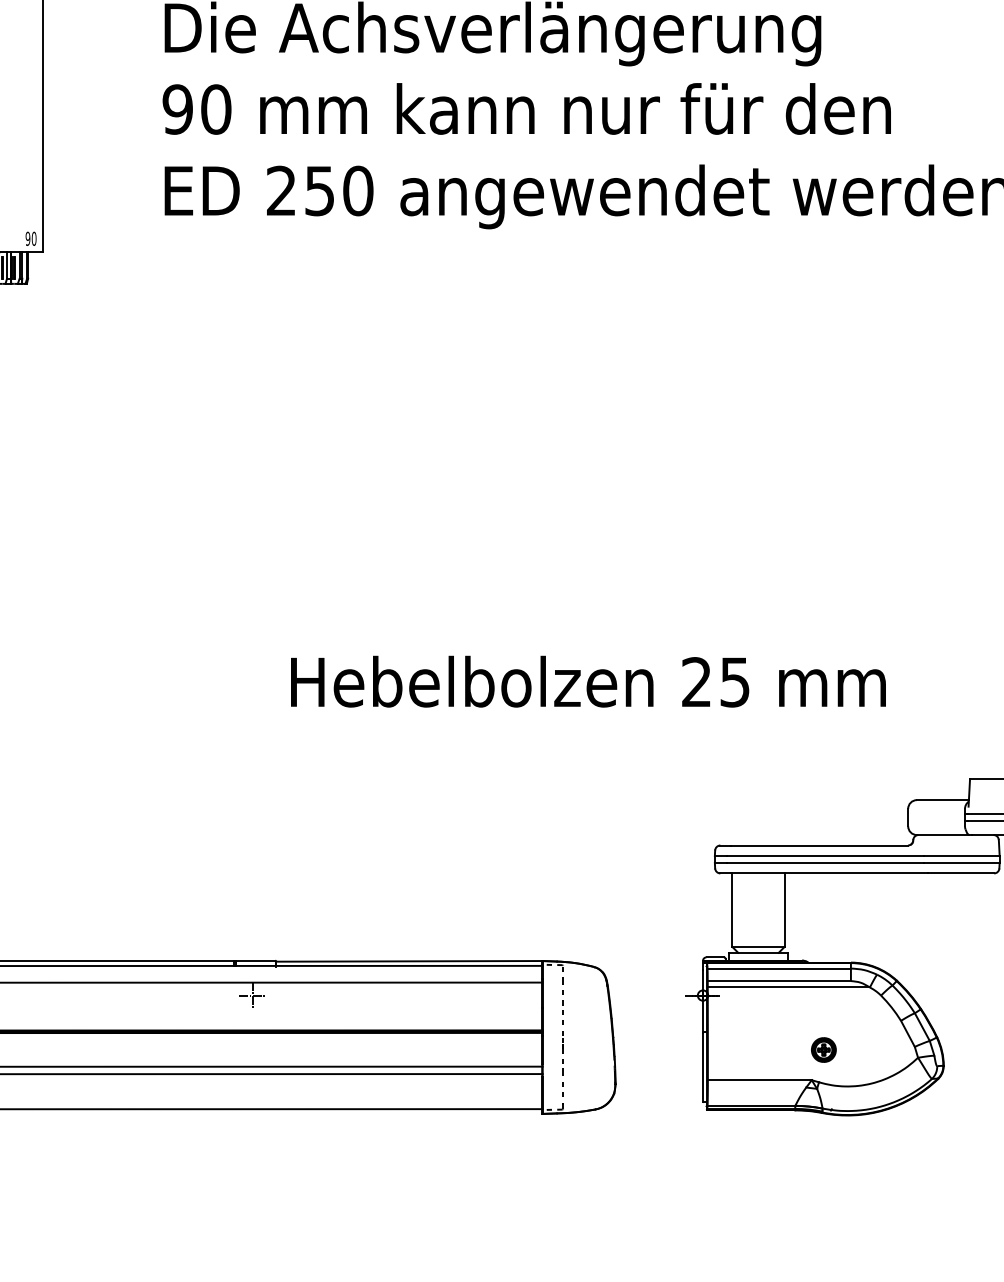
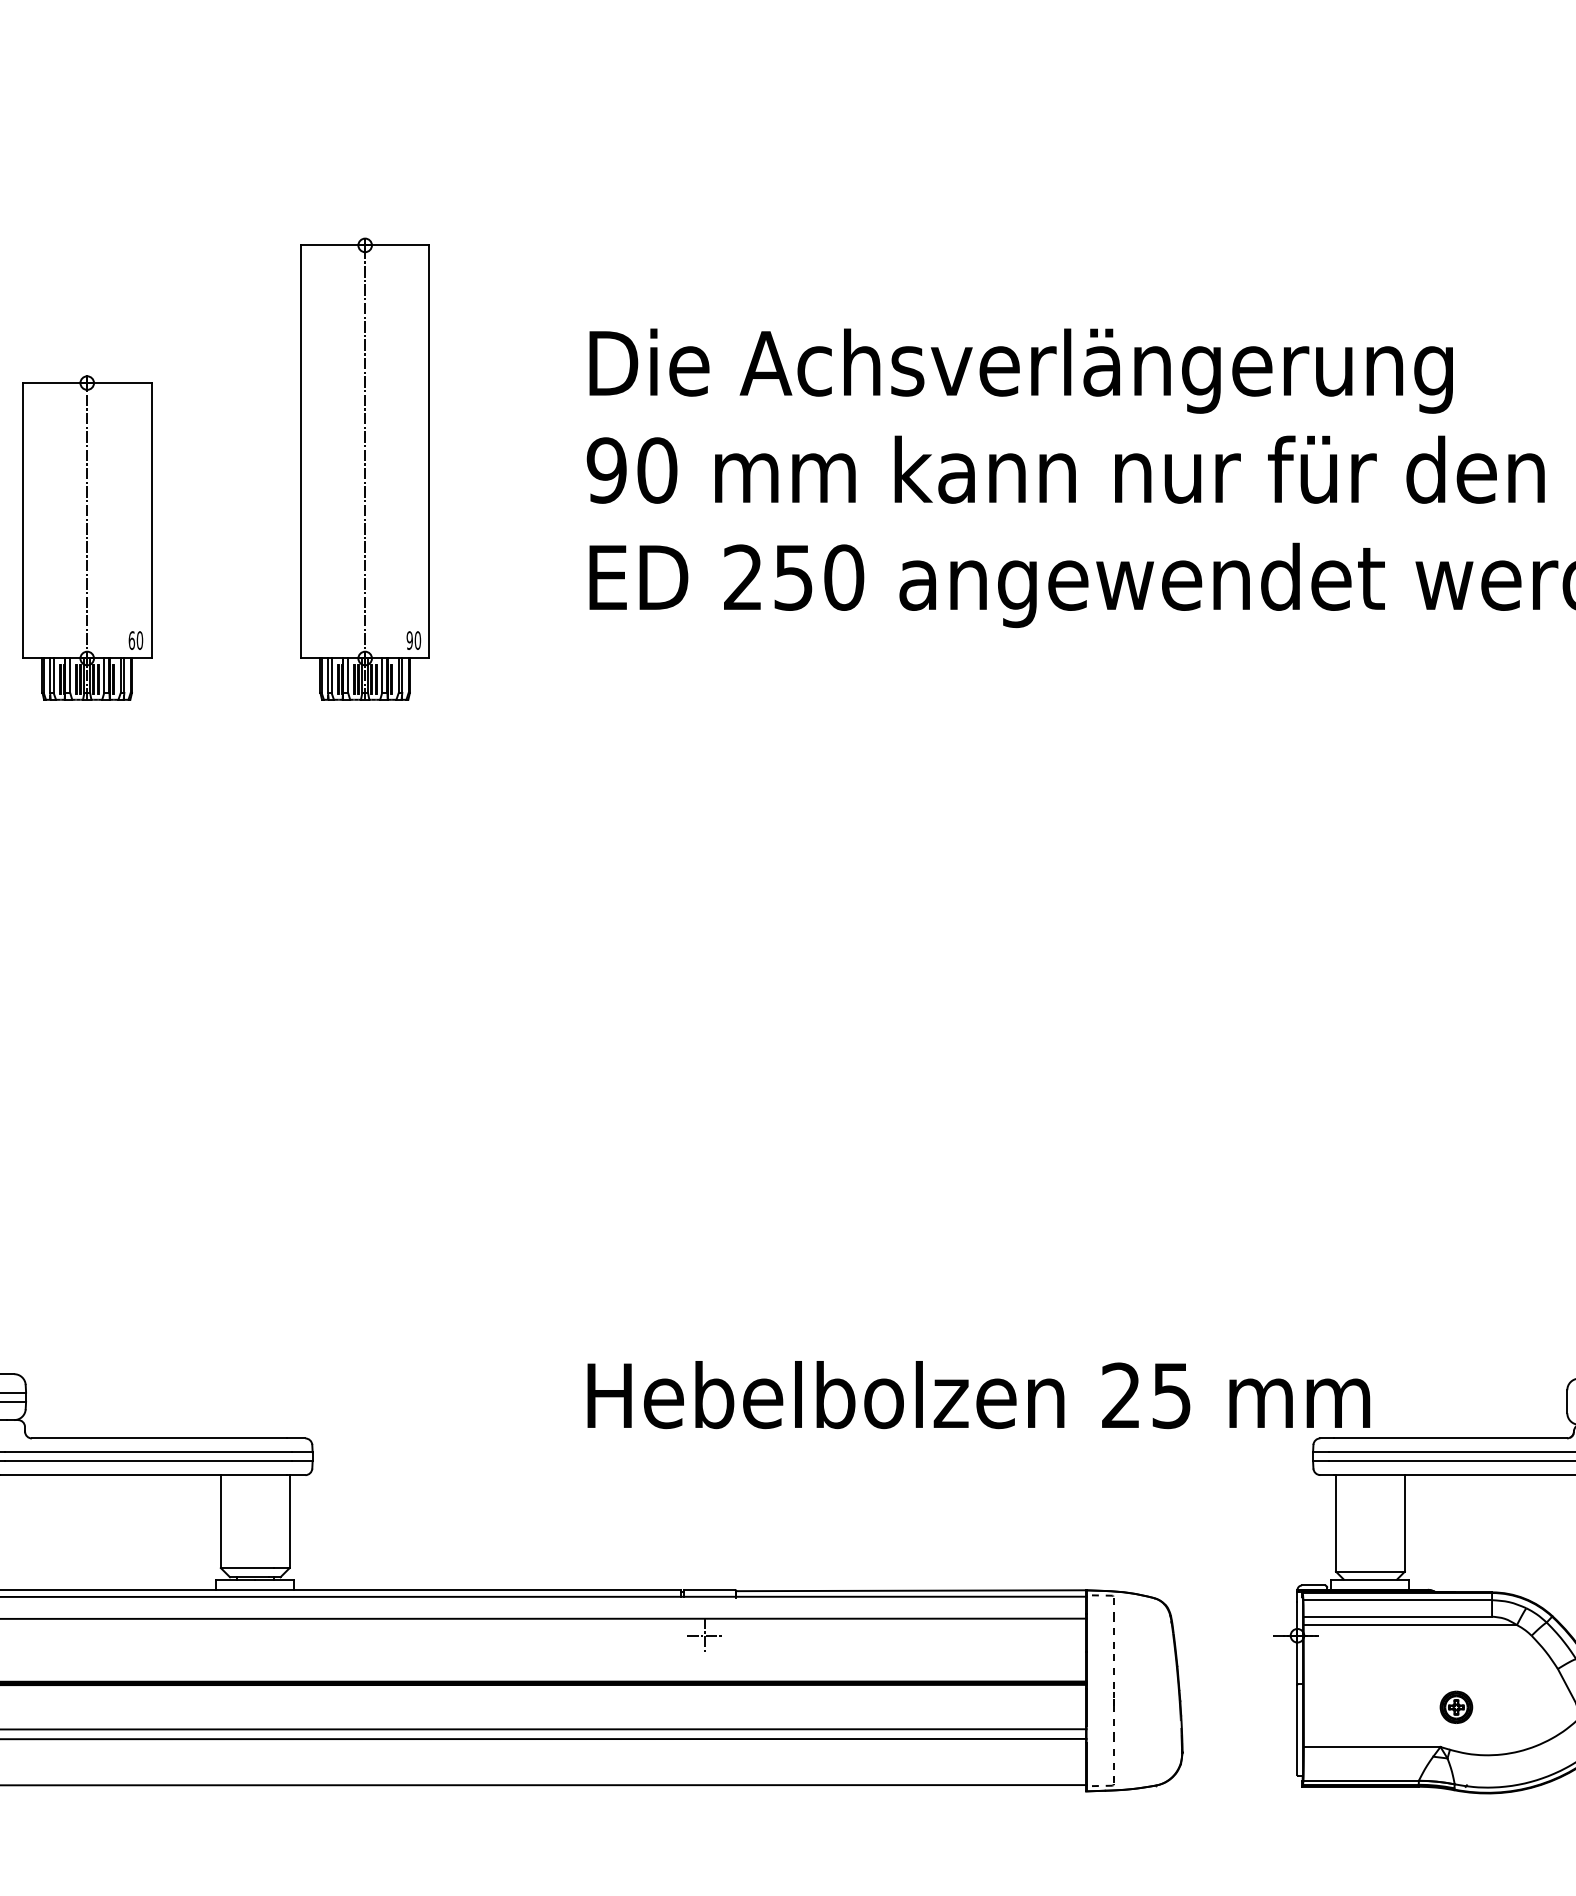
text: (588, 682) -> (978, 1395), moved

